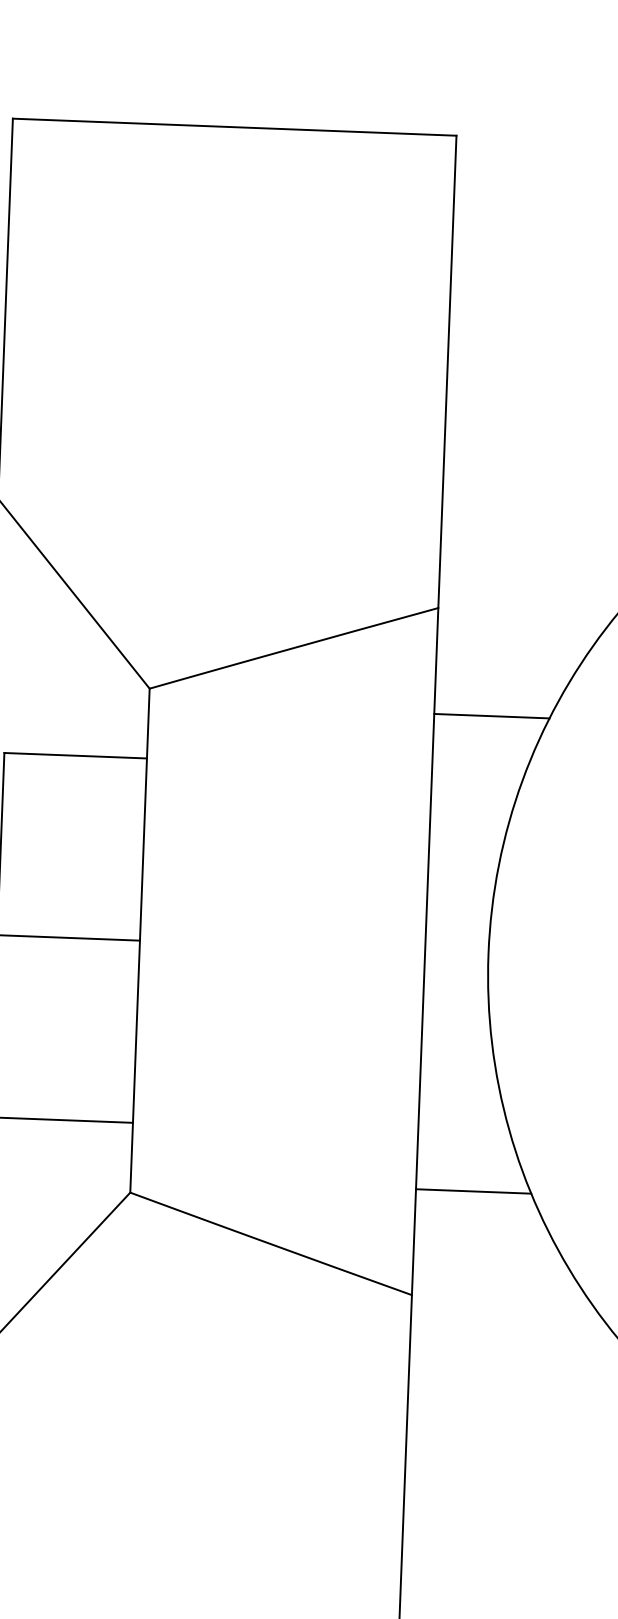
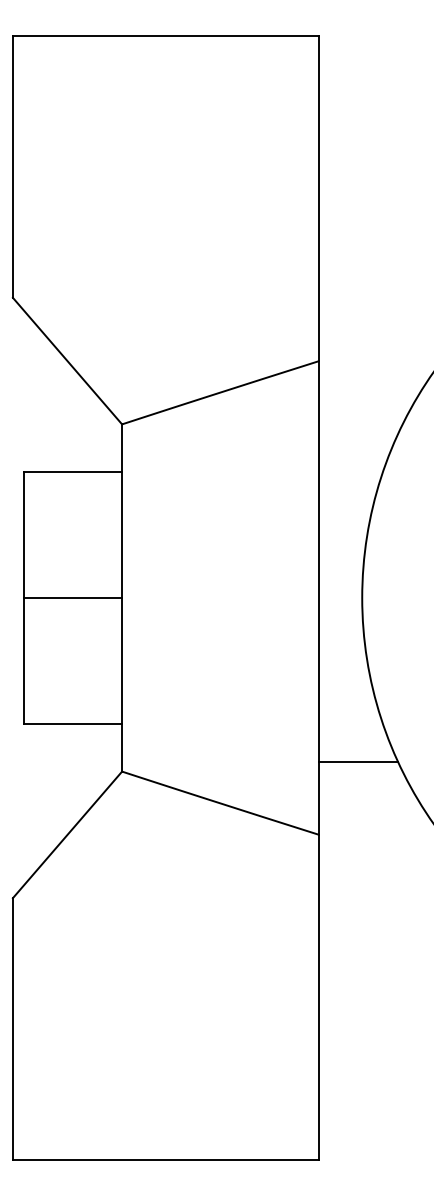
line: (490, 716) -> (357, 434), removed

